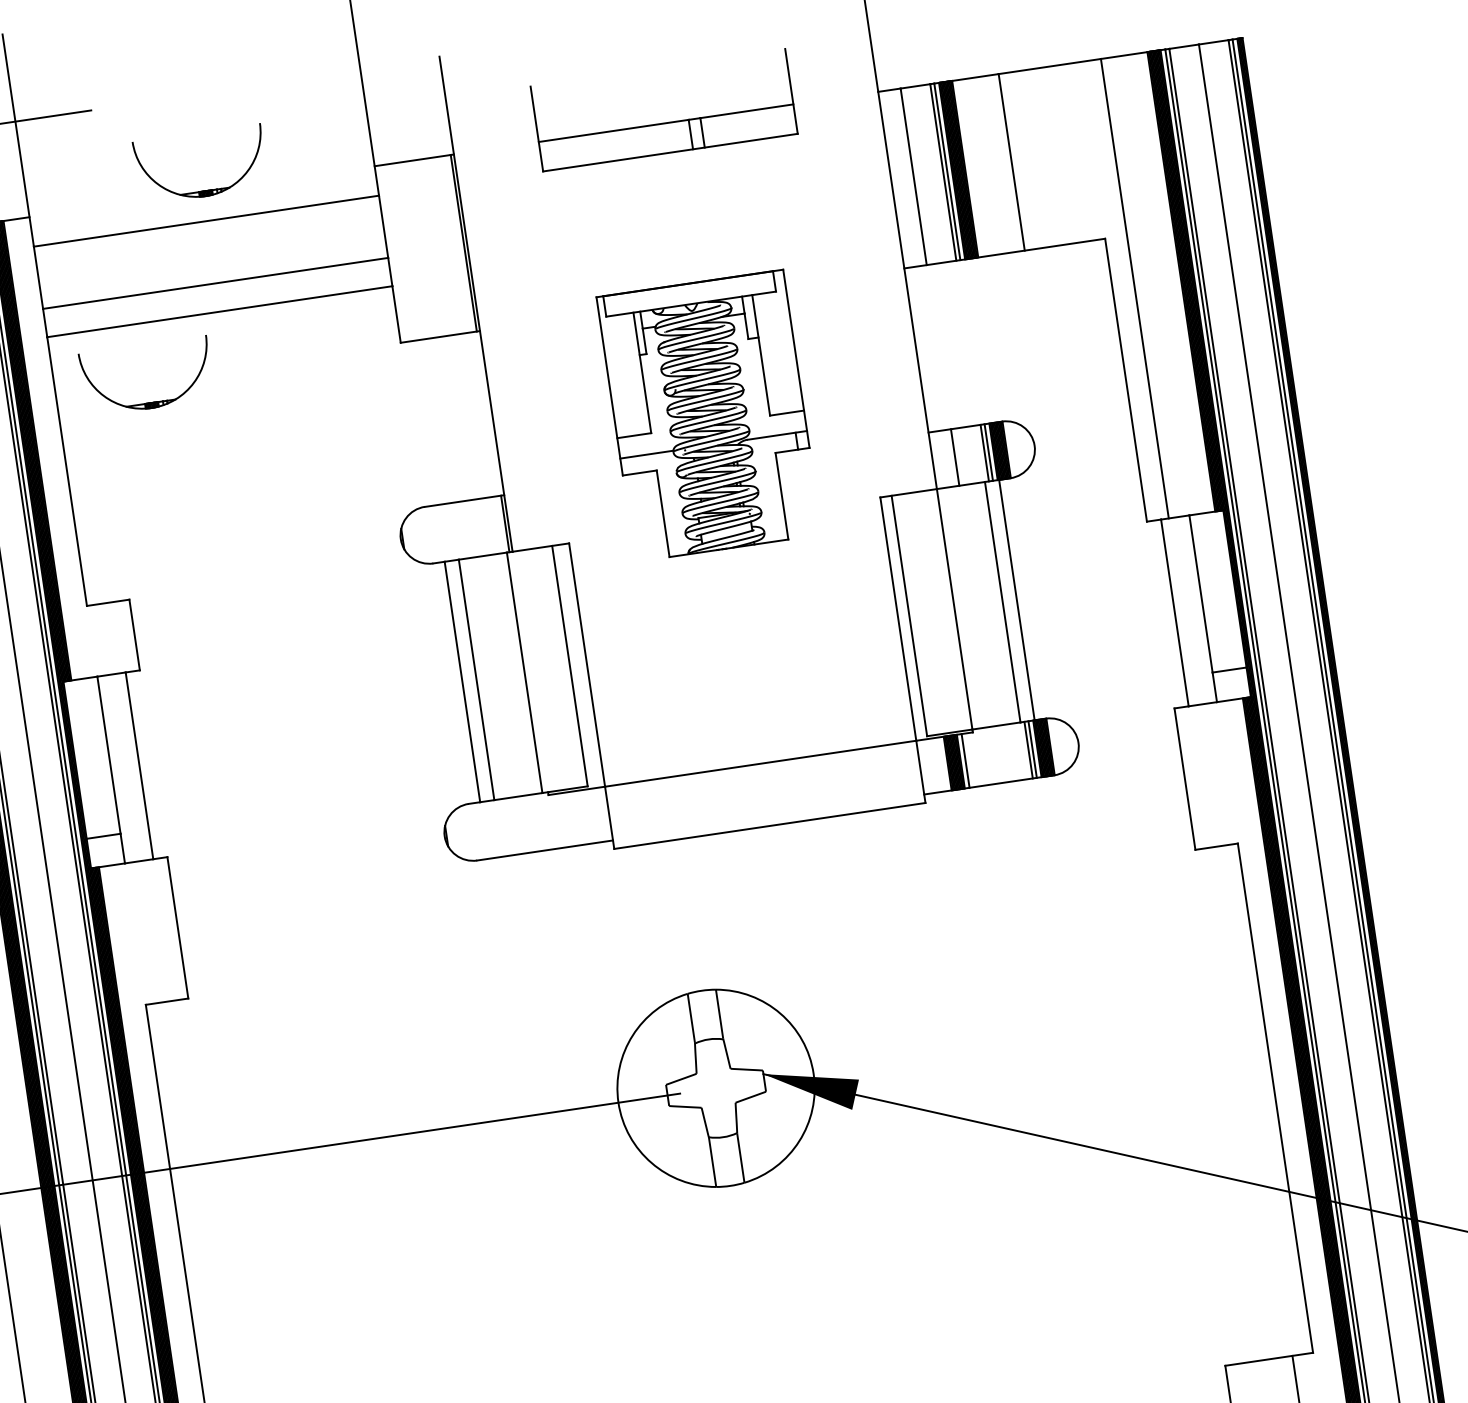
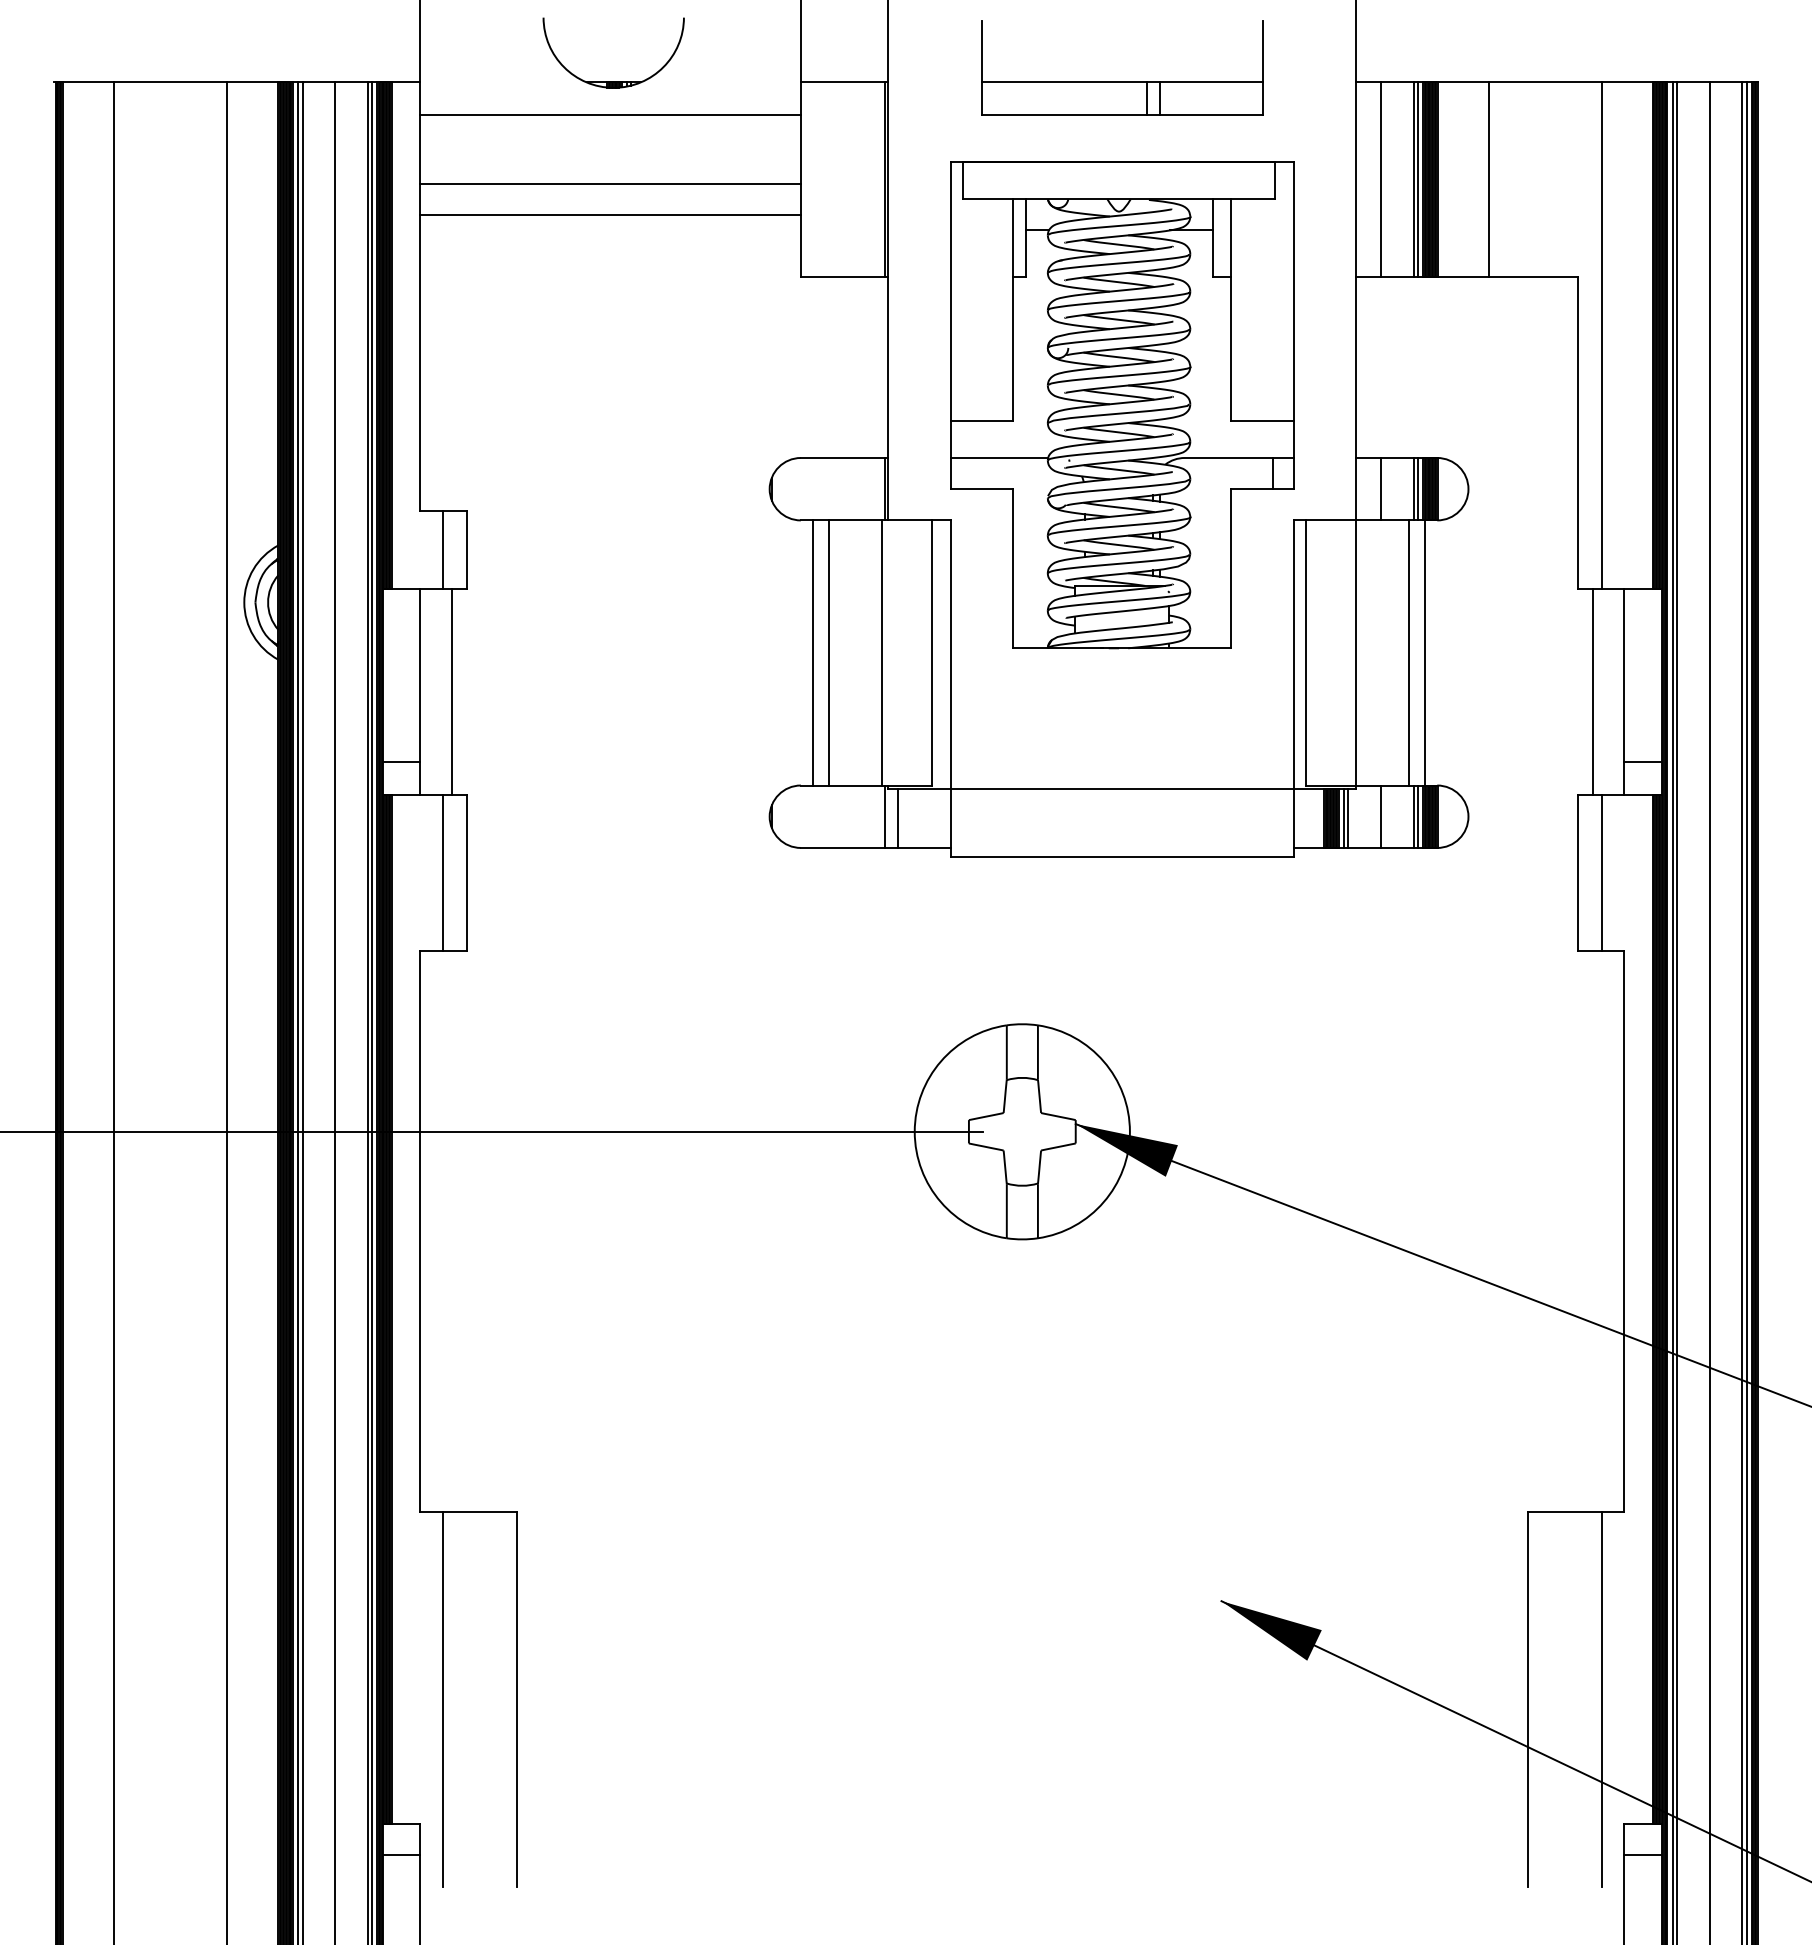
part: (150, 402) -> (521, 301), removed
part: (709, 416) -> (1122, 405), size x1.67
line: (112, 638) -> (442, 550), added
line: (998, 754) -> (1380, 816), added
line: (969, 759) -> (1348, 817), added
line: (1206, 775) -> (1601, 872), added
line: (560, 819) -> (897, 817), added
line: (548, 820) -> (884, 816), added
line: (155, 930) -> (442, 872), added

